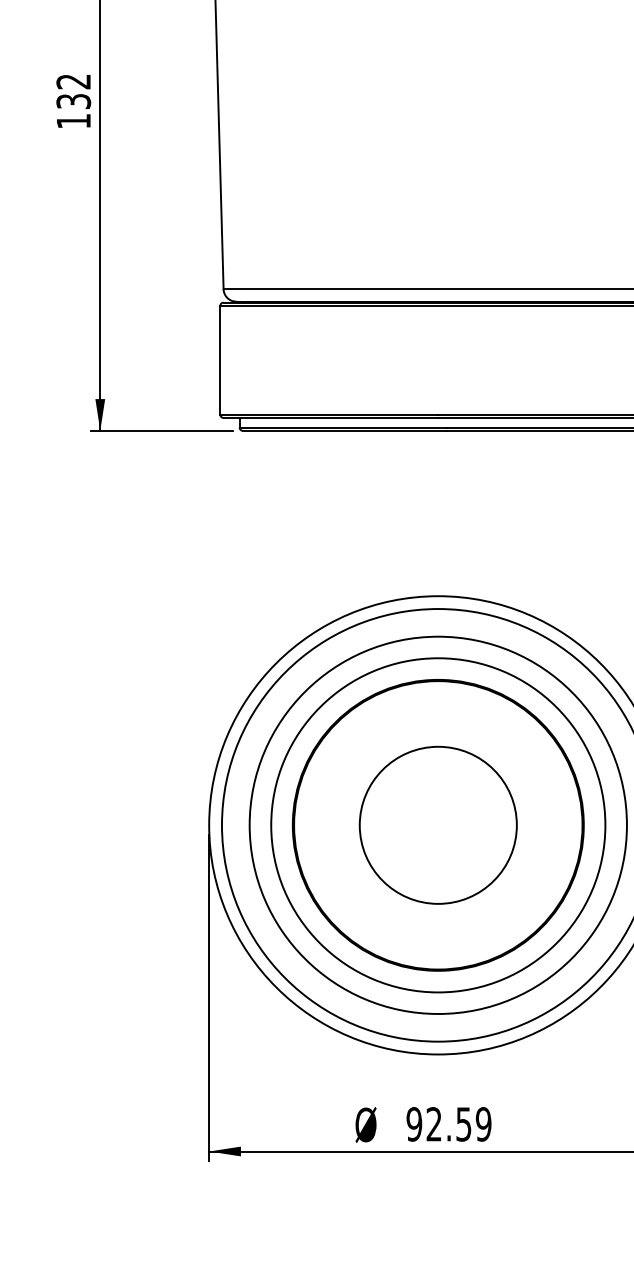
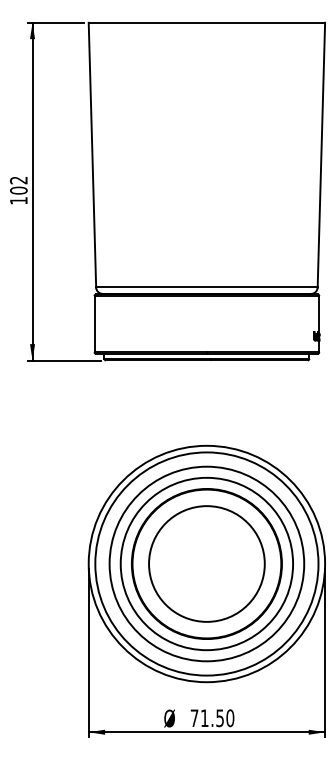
text: (73, 101) -> (18, 190), 132 -> 102
circle: (437, 824) -> (206, 563), size x1.43
text: (449, 1124) -> (212, 718), 92.59 -> 71.50

